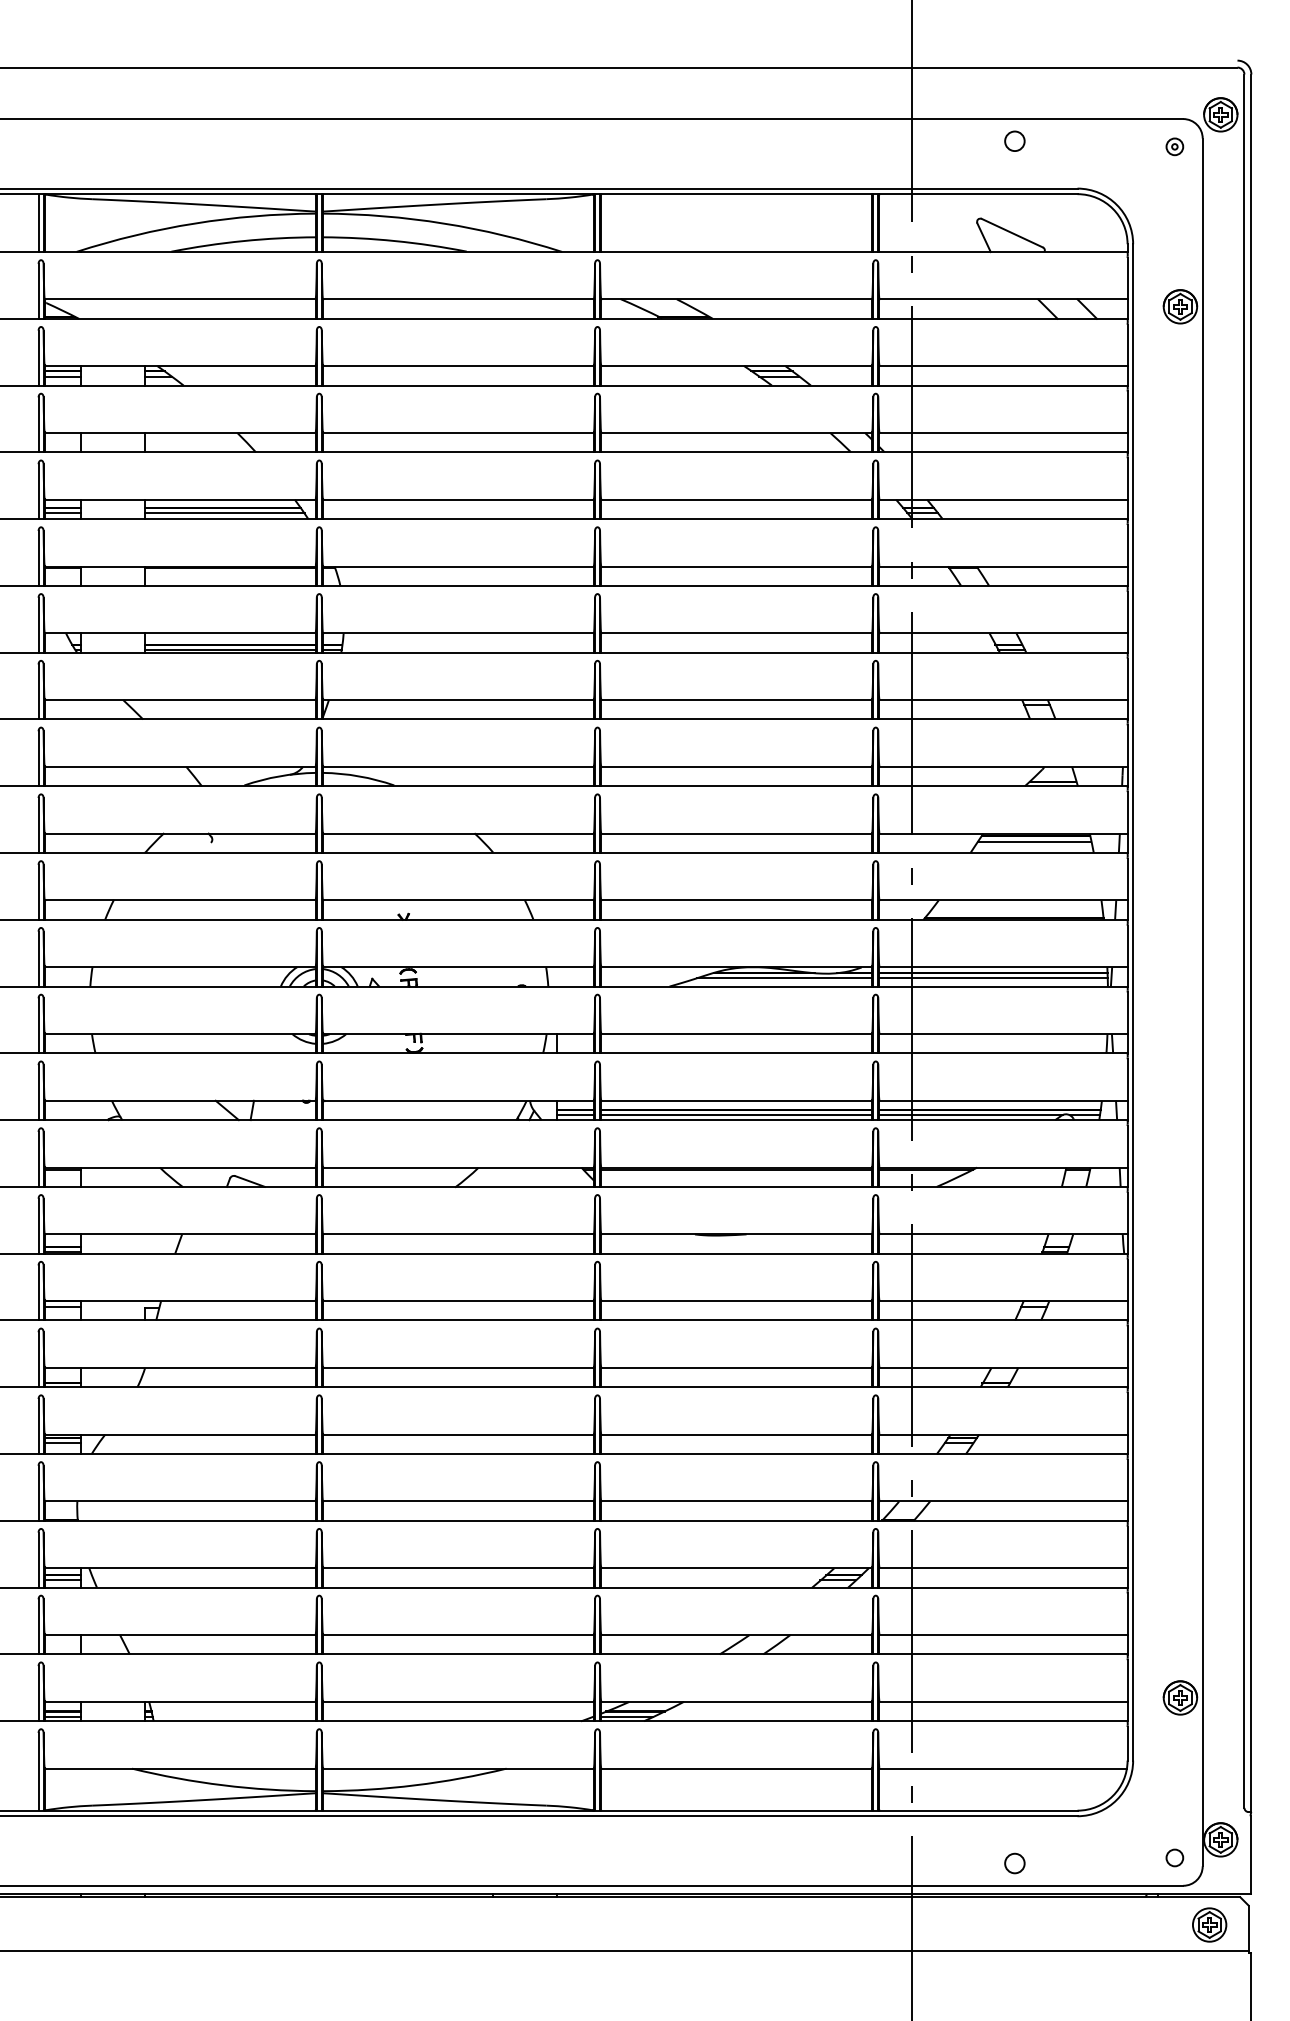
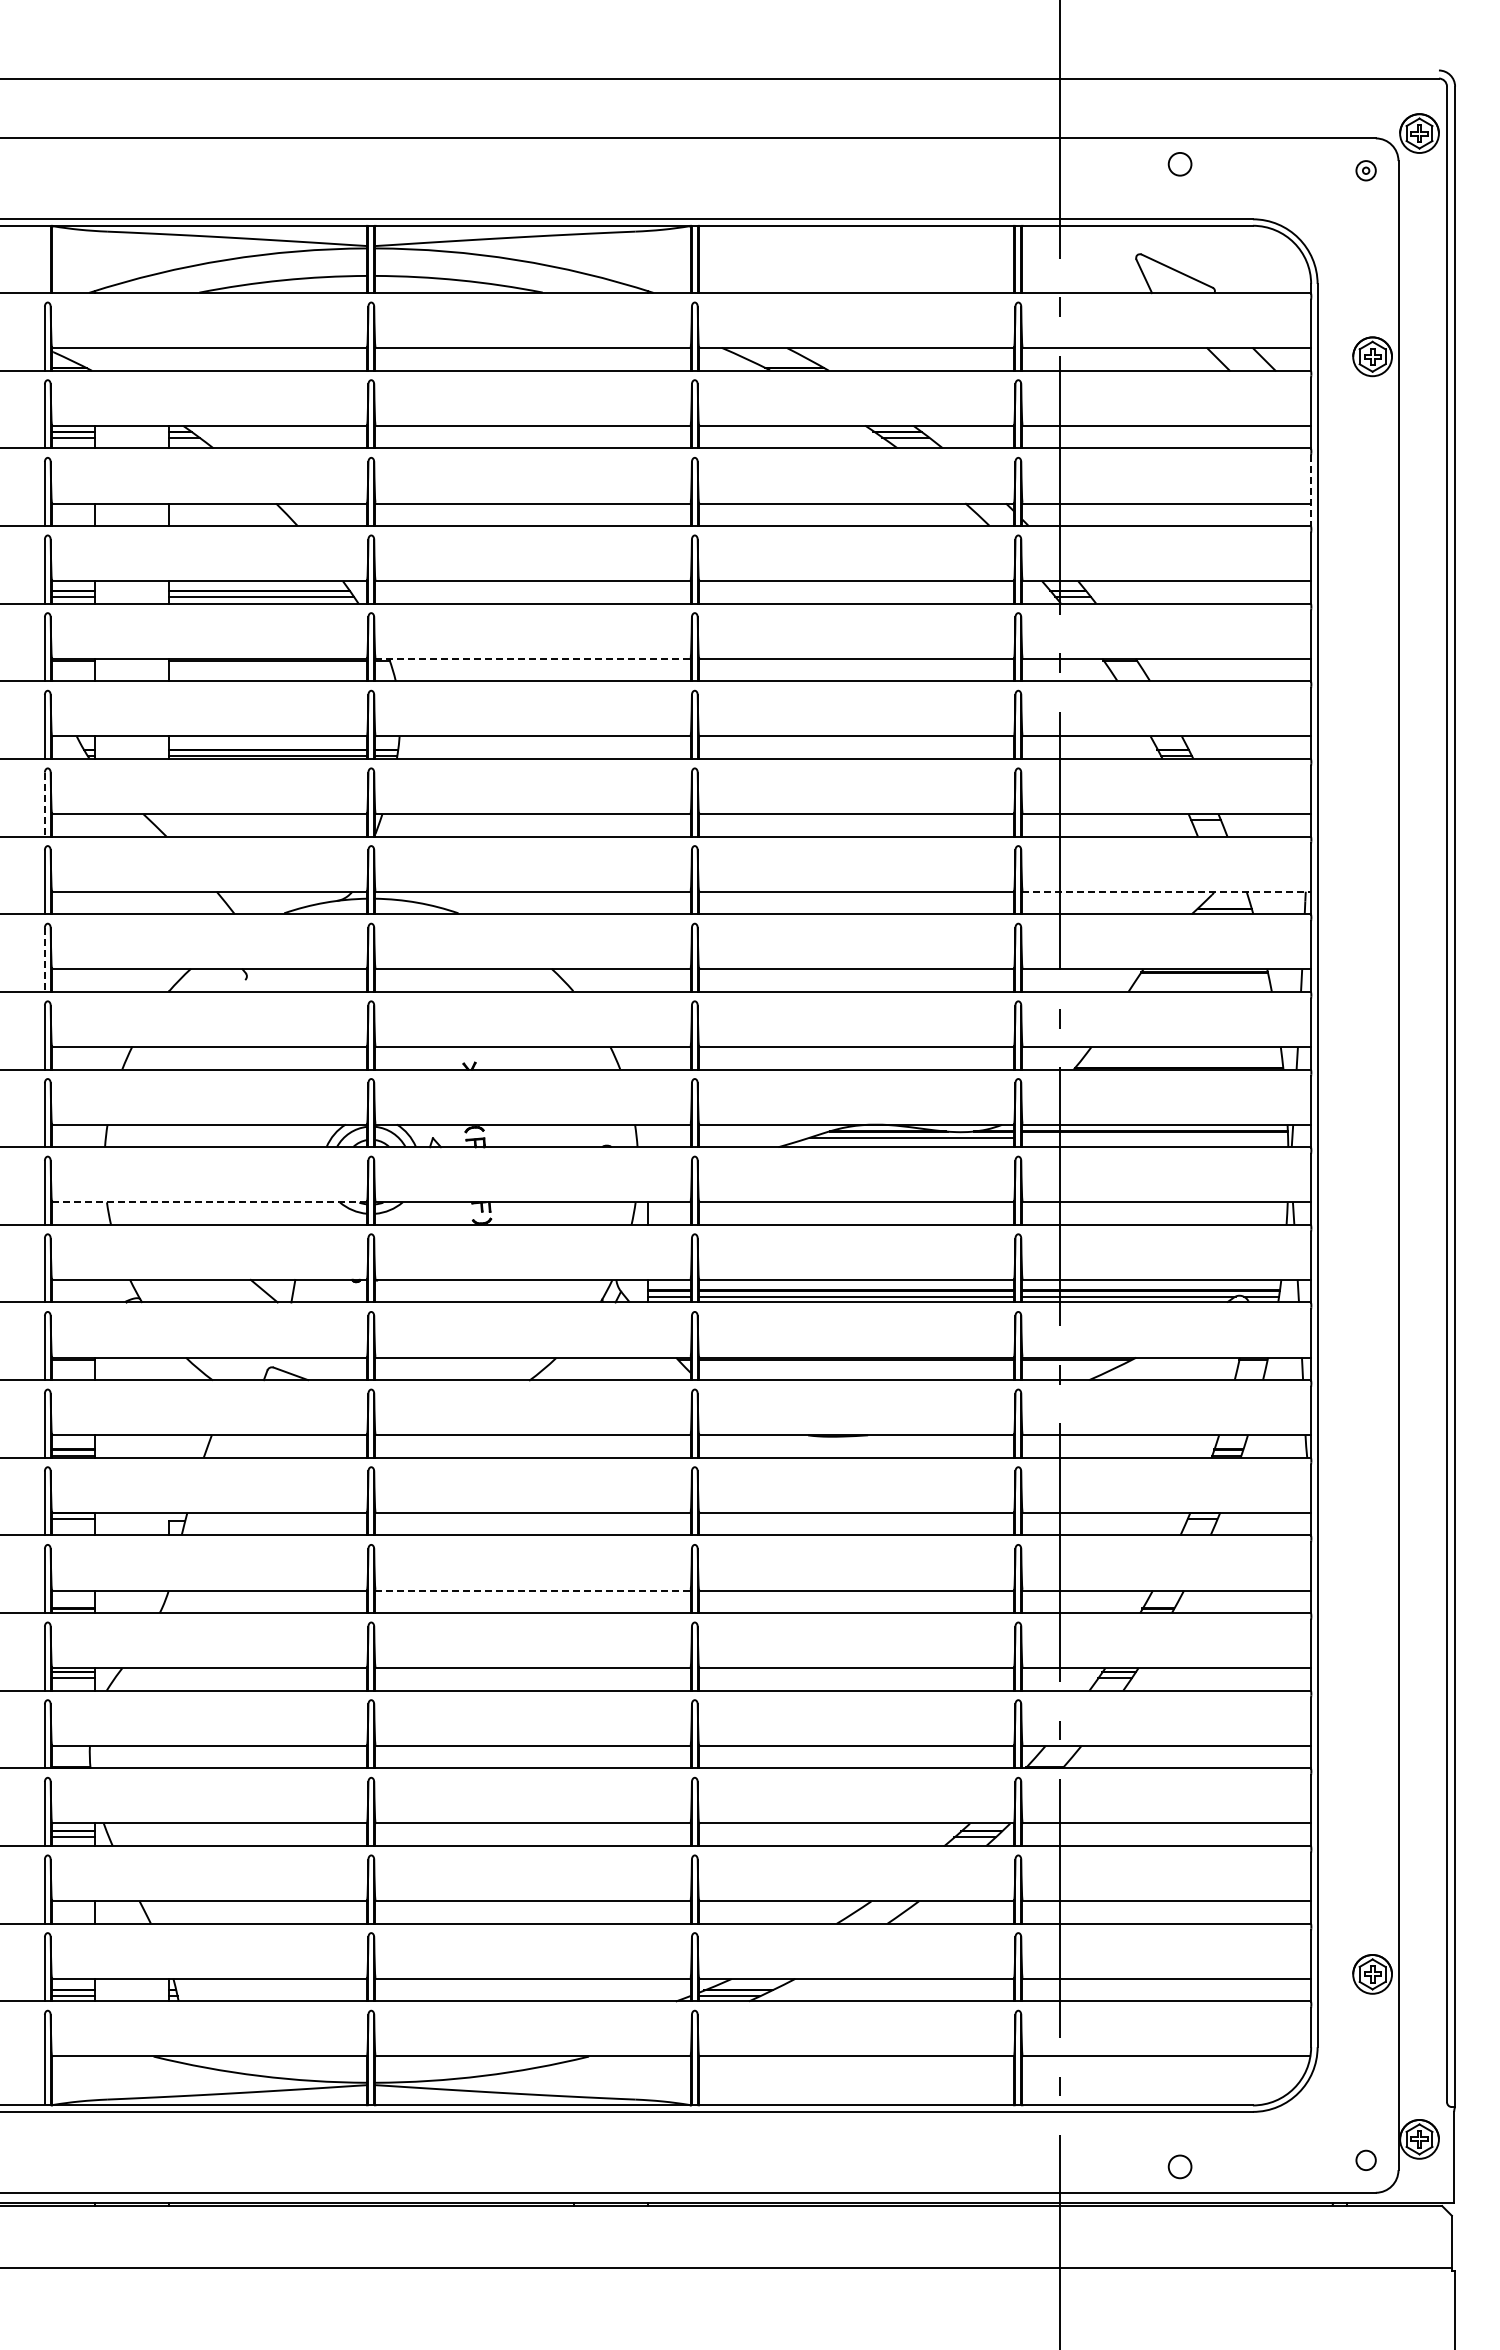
line: (38, 223) -> (44, 259), removed
line: (1127, 421) -> (1311, 490), solid -> dashed
line: (458, 566) -> (533, 658), solid -> dashed
line: (38, 691) -> (44, 804), solid -> dashed
line: (1004, 766) -> (1167, 891), solid -> dashed
line: (38, 825) -> (44, 959), solid -> dashed
line: (1035, 841) -> (1203, 978), removed
line: (992, 978) -> (1154, 1137), removed
line: (180, 1034) -> (209, 1202), solid -> dashed
line: (458, 1367) -> (533, 1590), solid -> dashed
part: (1209, 1925) -> (1406, 2238), removed

